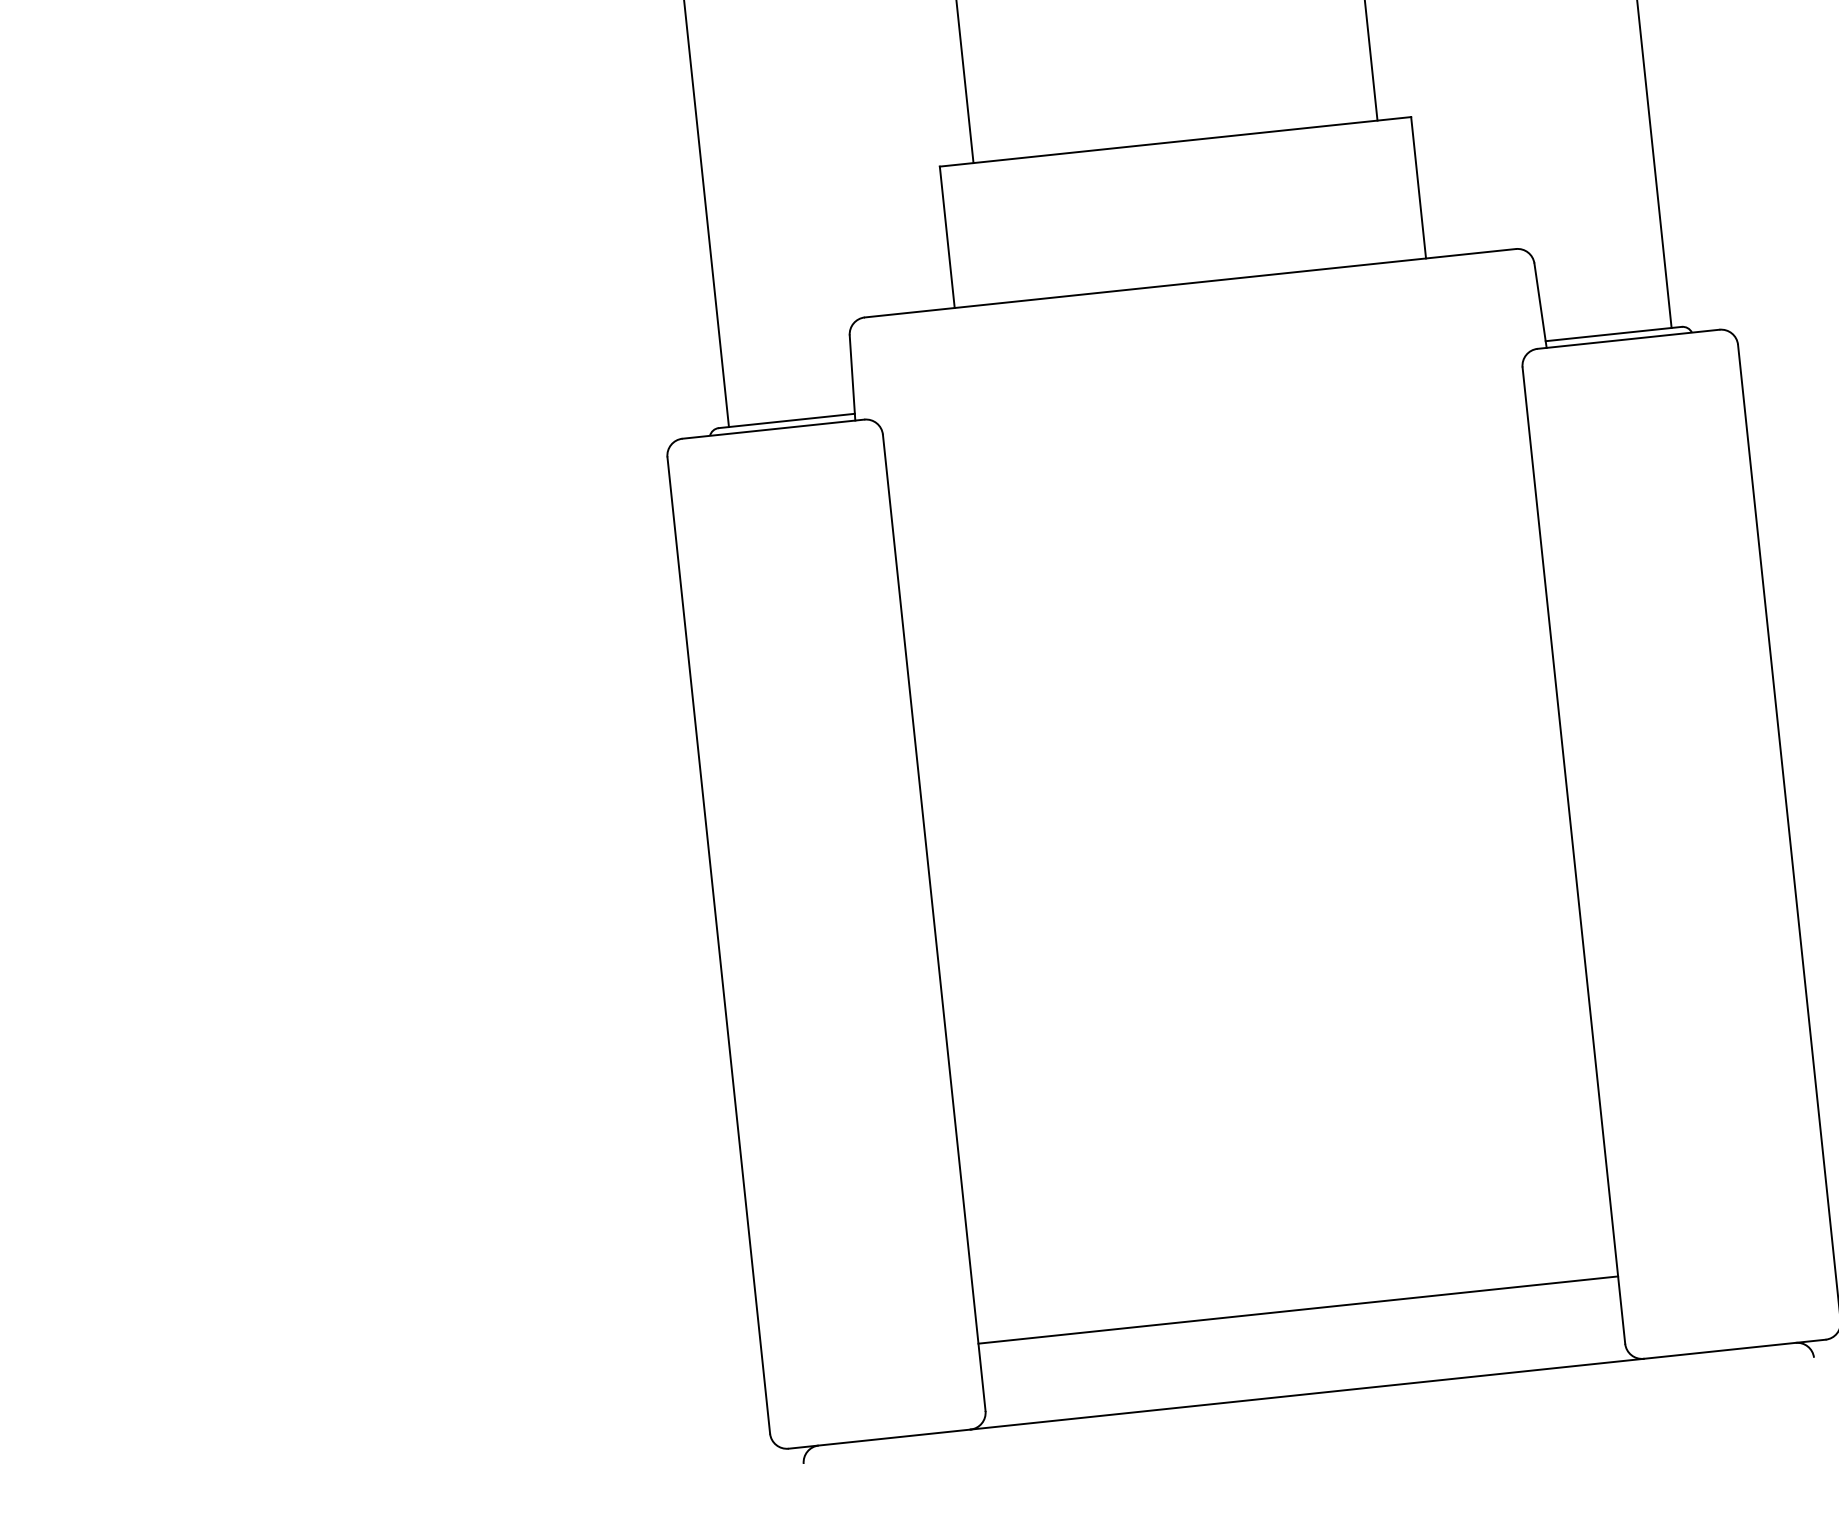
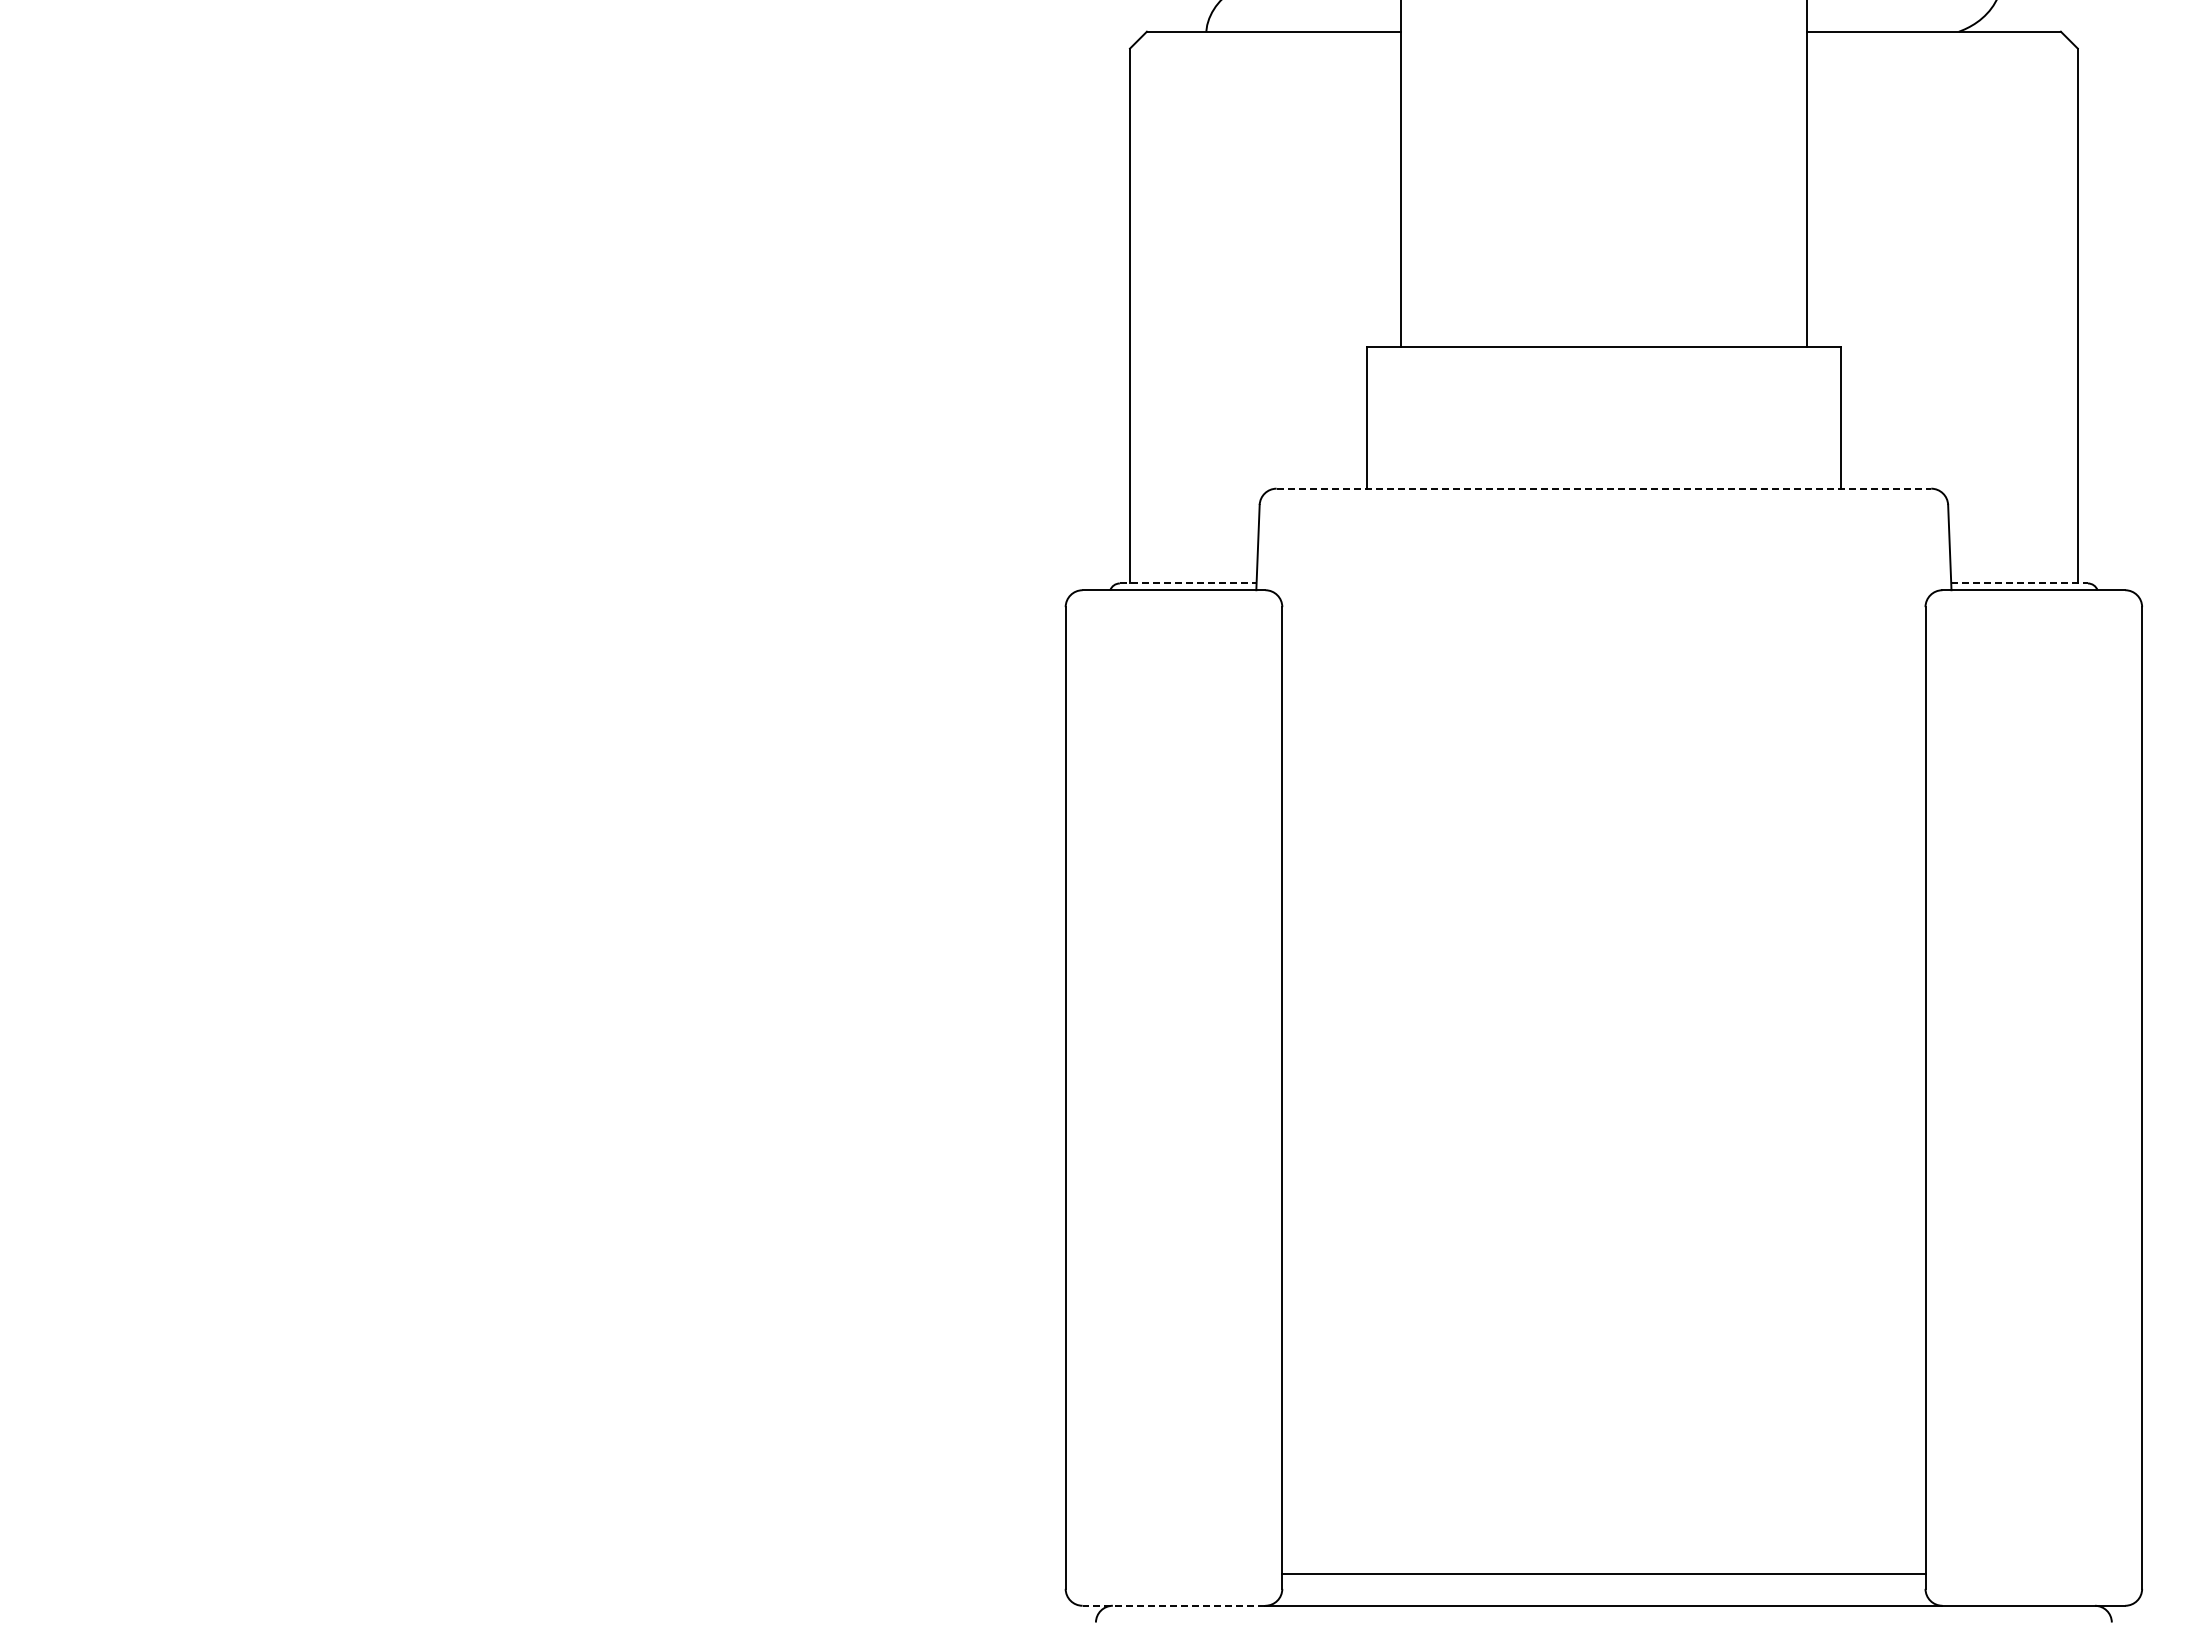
line: (1190, 282) -> (1604, 488), solid -> dashed
line: (1614, 333) -> (2020, 583), solid -> dashed
line: (787, 420) -> (1188, 583), solid -> dashed
line: (1297, 1310) -> (1603, 1574), moved
line: (879, 1438) -> (1173, 1605), solid -> dashed

